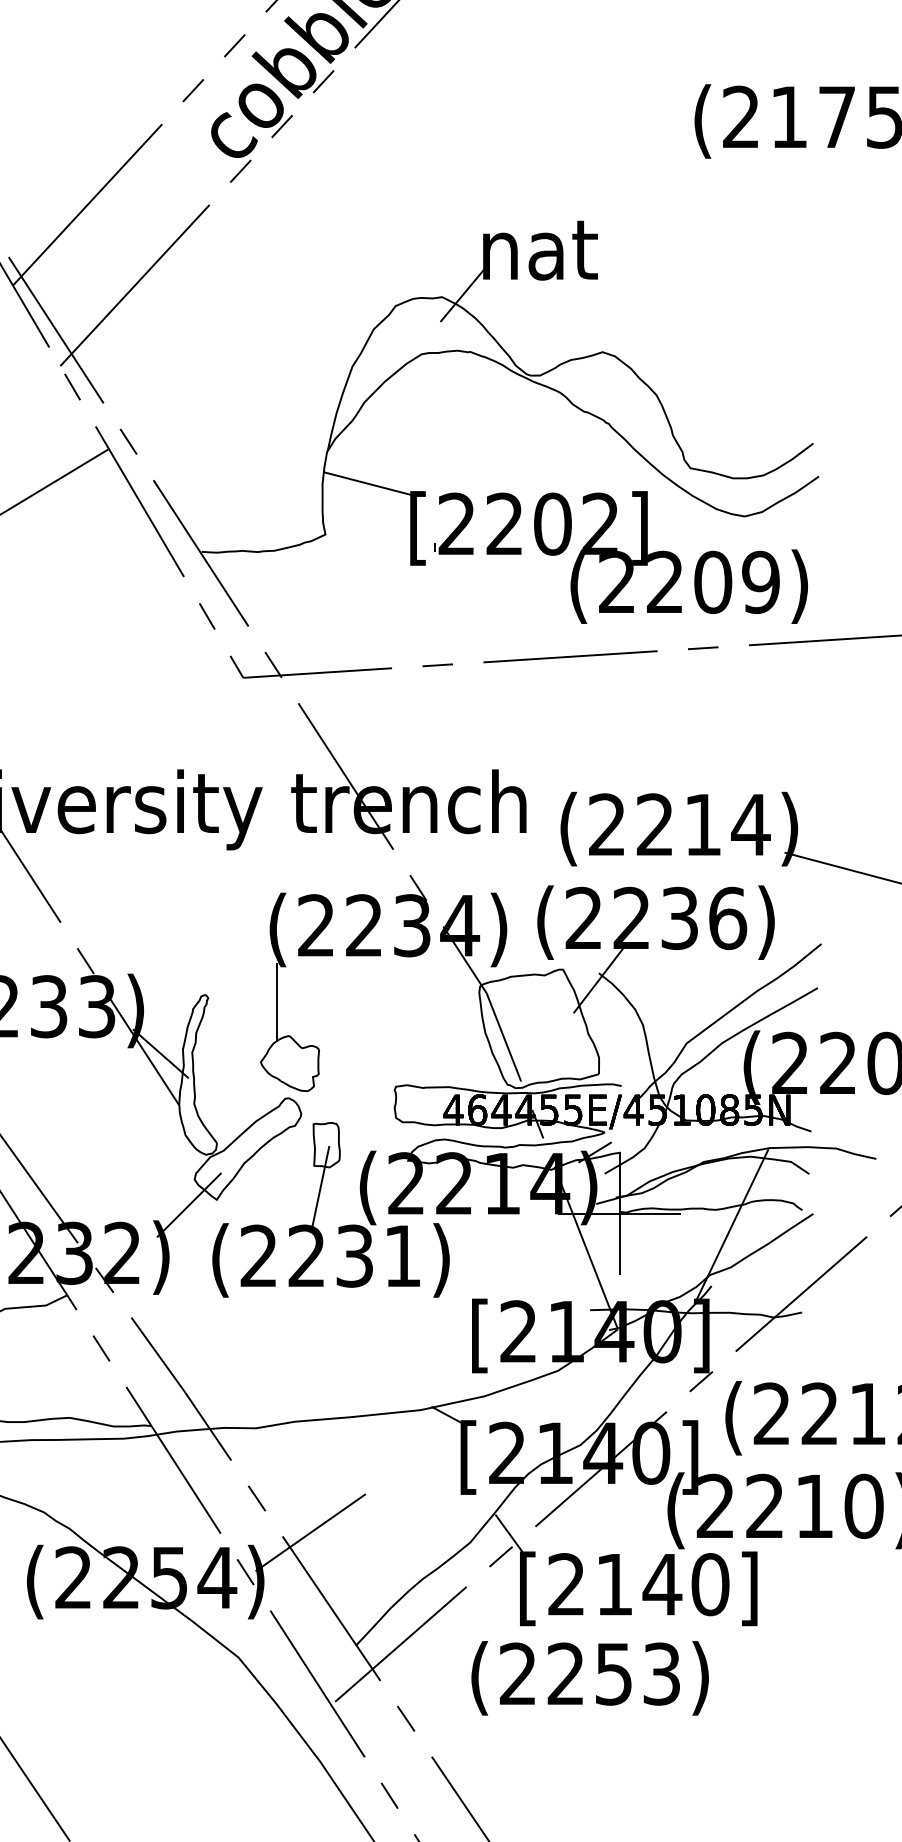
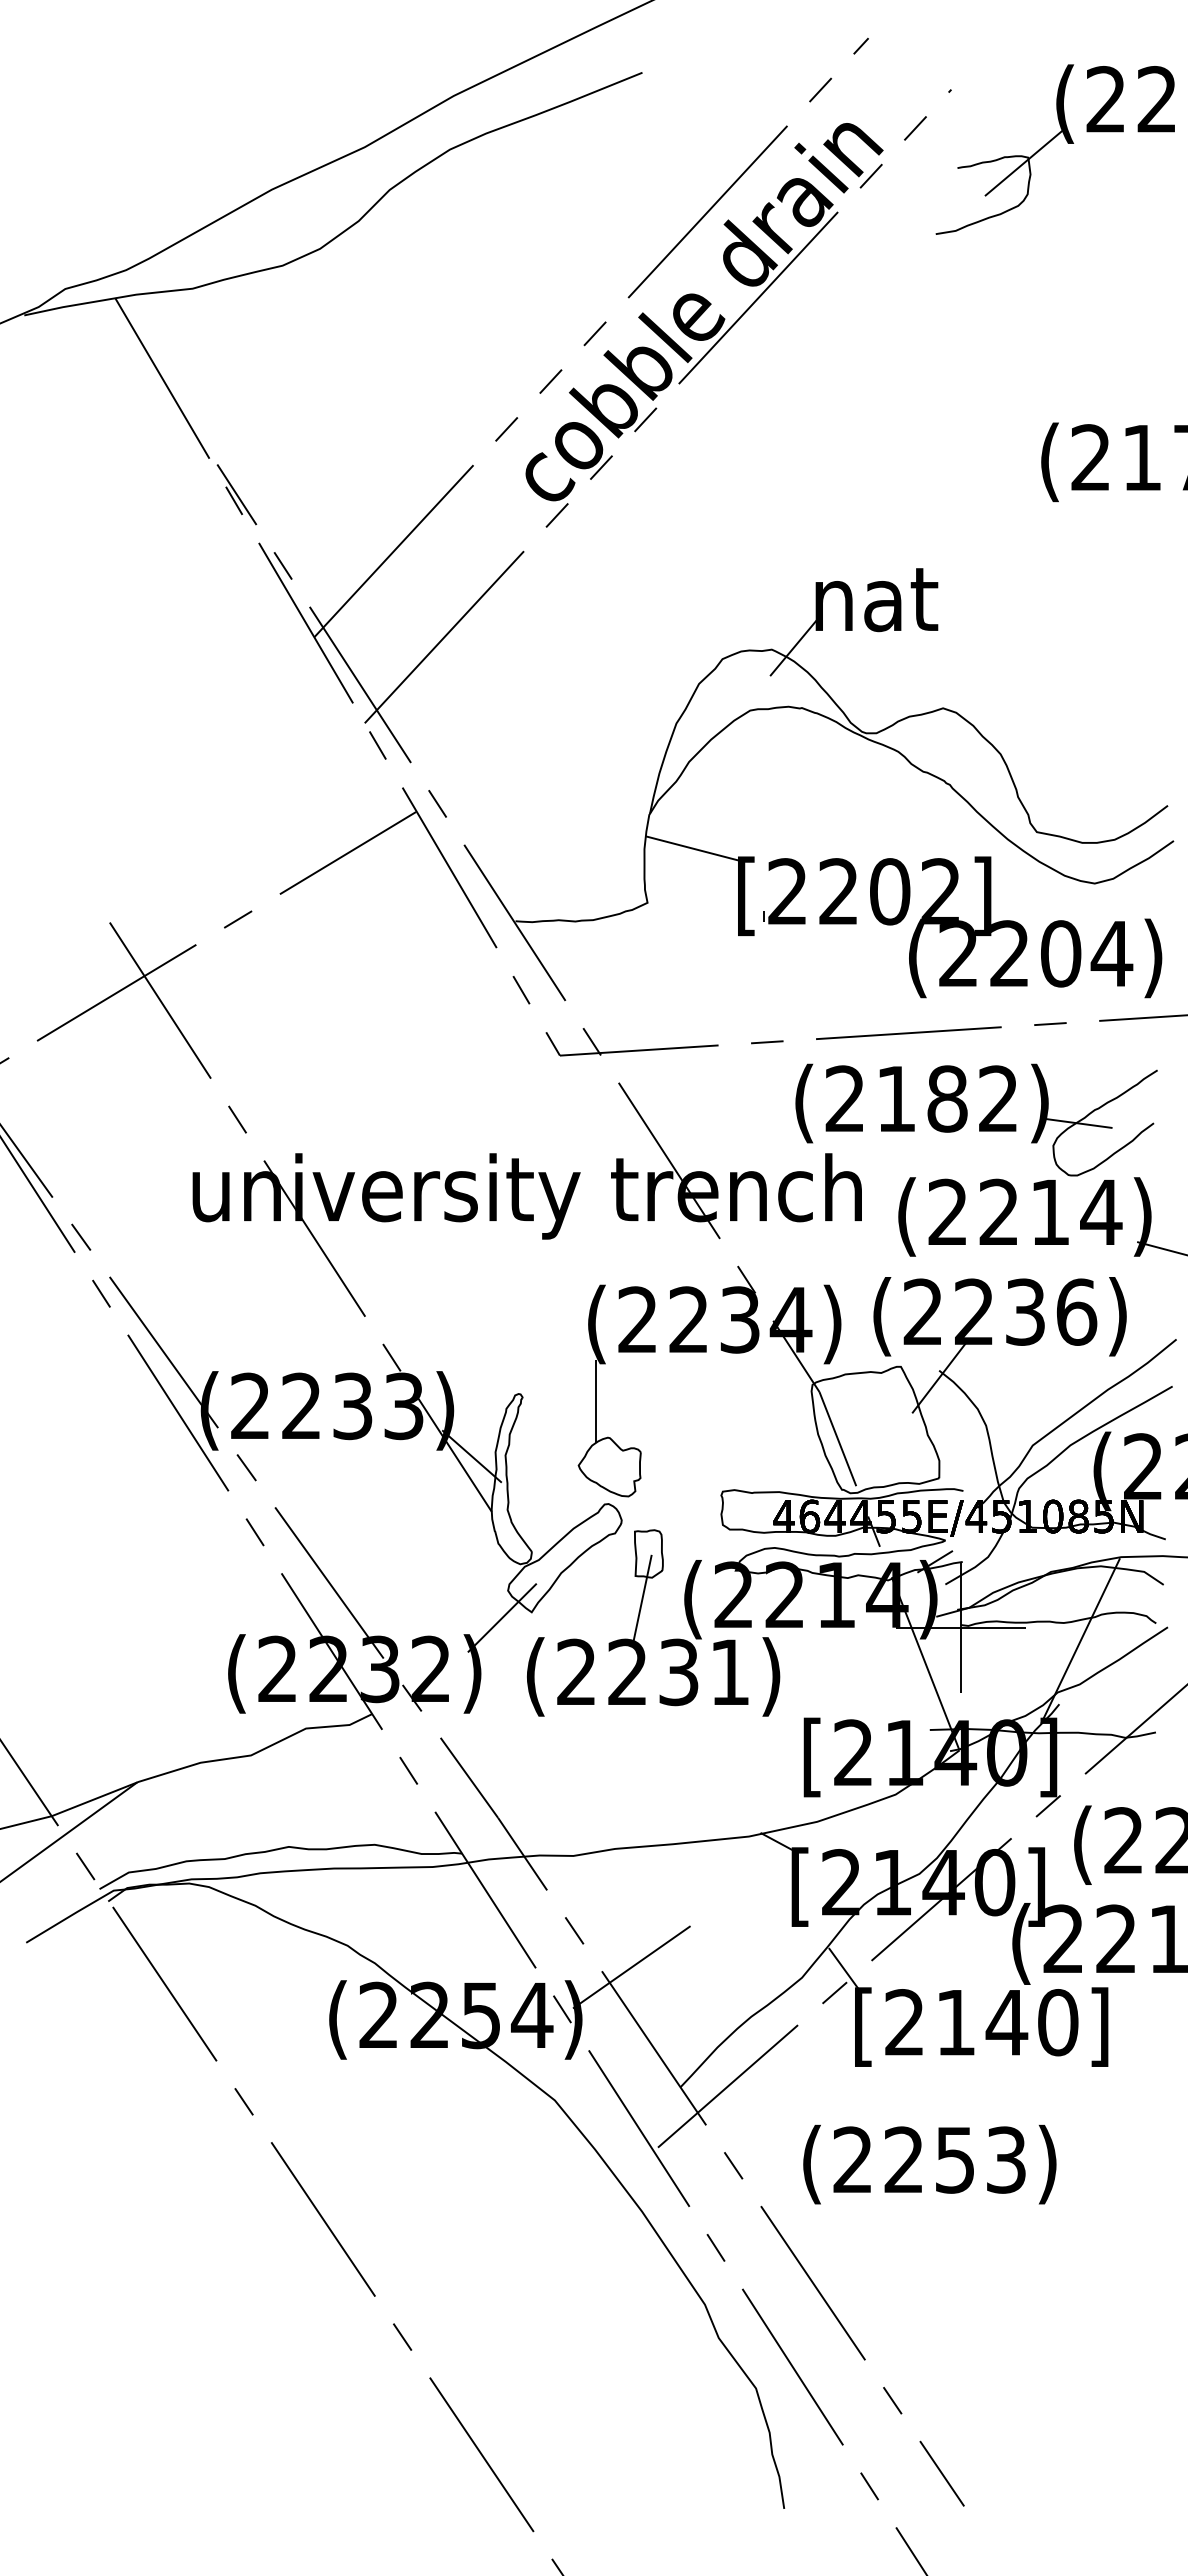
text: (760, 582) -> (1111, 953), (2209) -> (2204)
part: (633, 737) -> (976, 1119), added
text: (589, 1678) -> (929, 2164), moved

